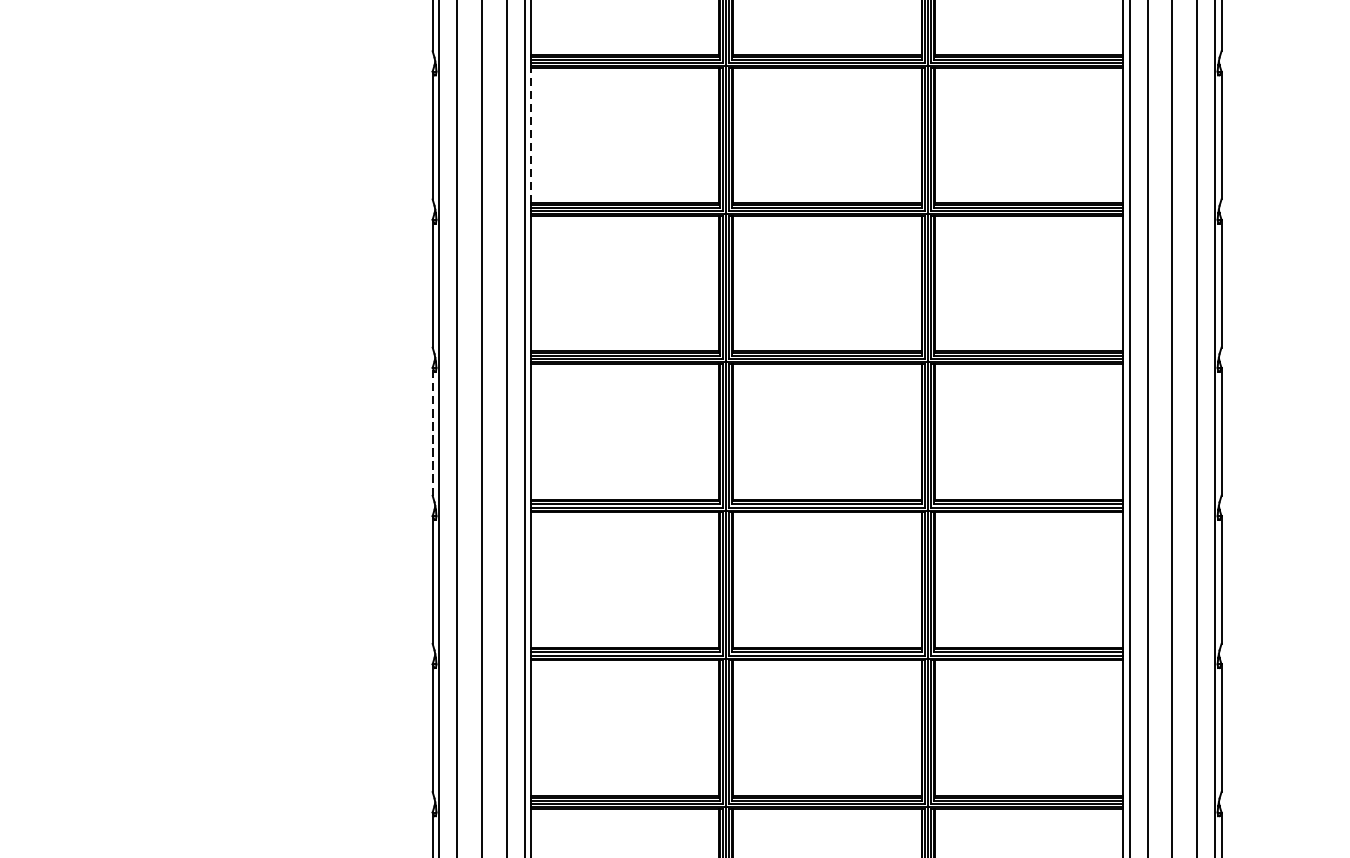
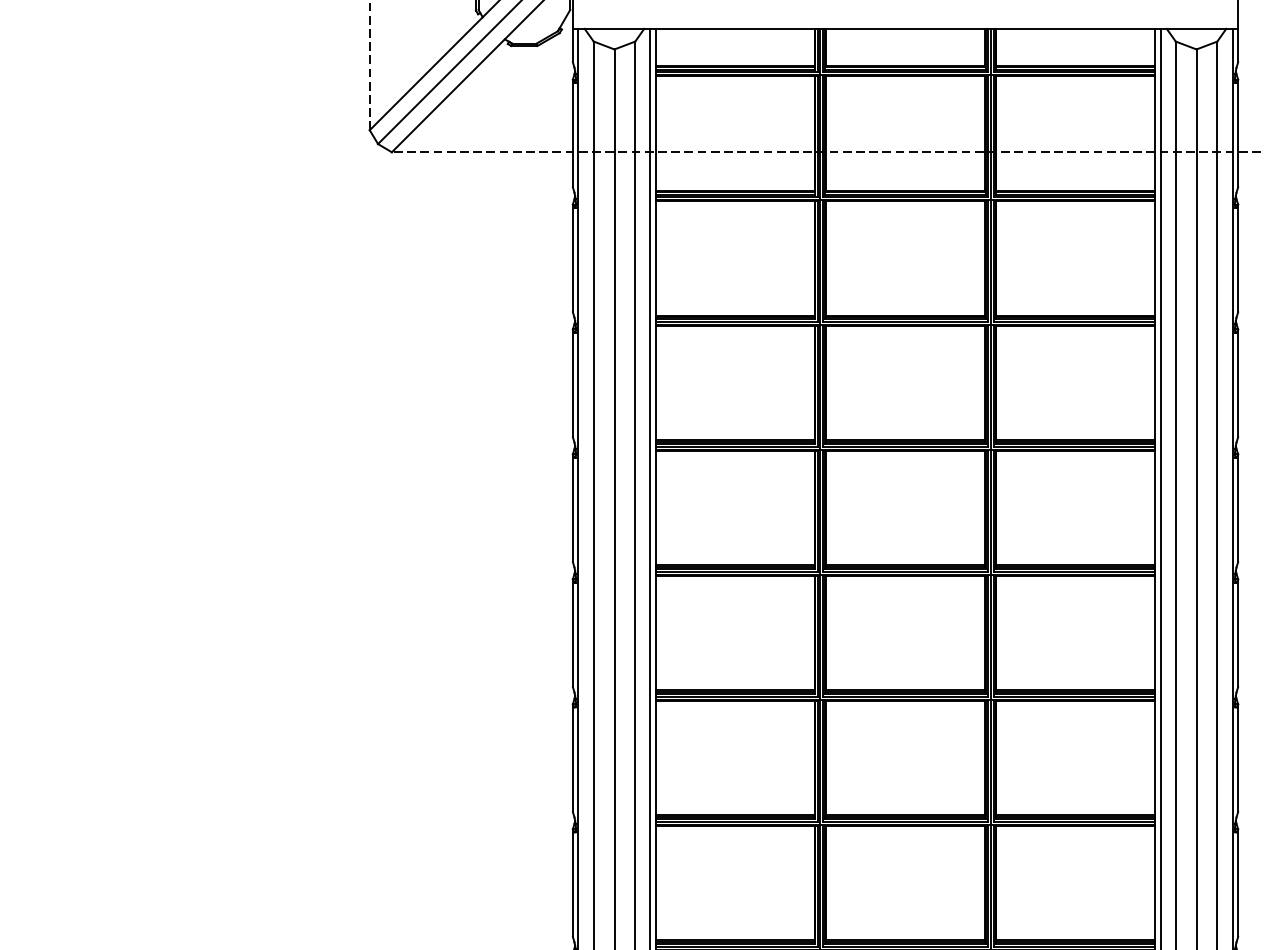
line: (531, 134) -> (656, 382), dashed -> solid
line: (432, 432) -> (572, 633), dashed -> solid

